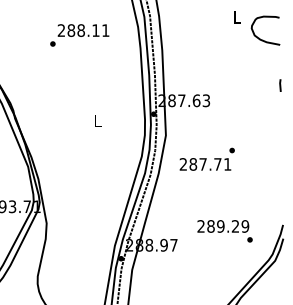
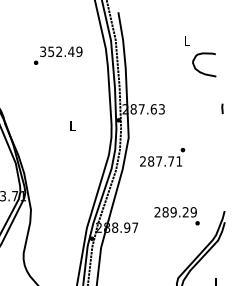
text: (83, 30) -> (61, 51), 288.11 -> 352.49
curve: (262, 38) -> (201, 71), moved
line: (280, 85) -> (222, 108), moved

